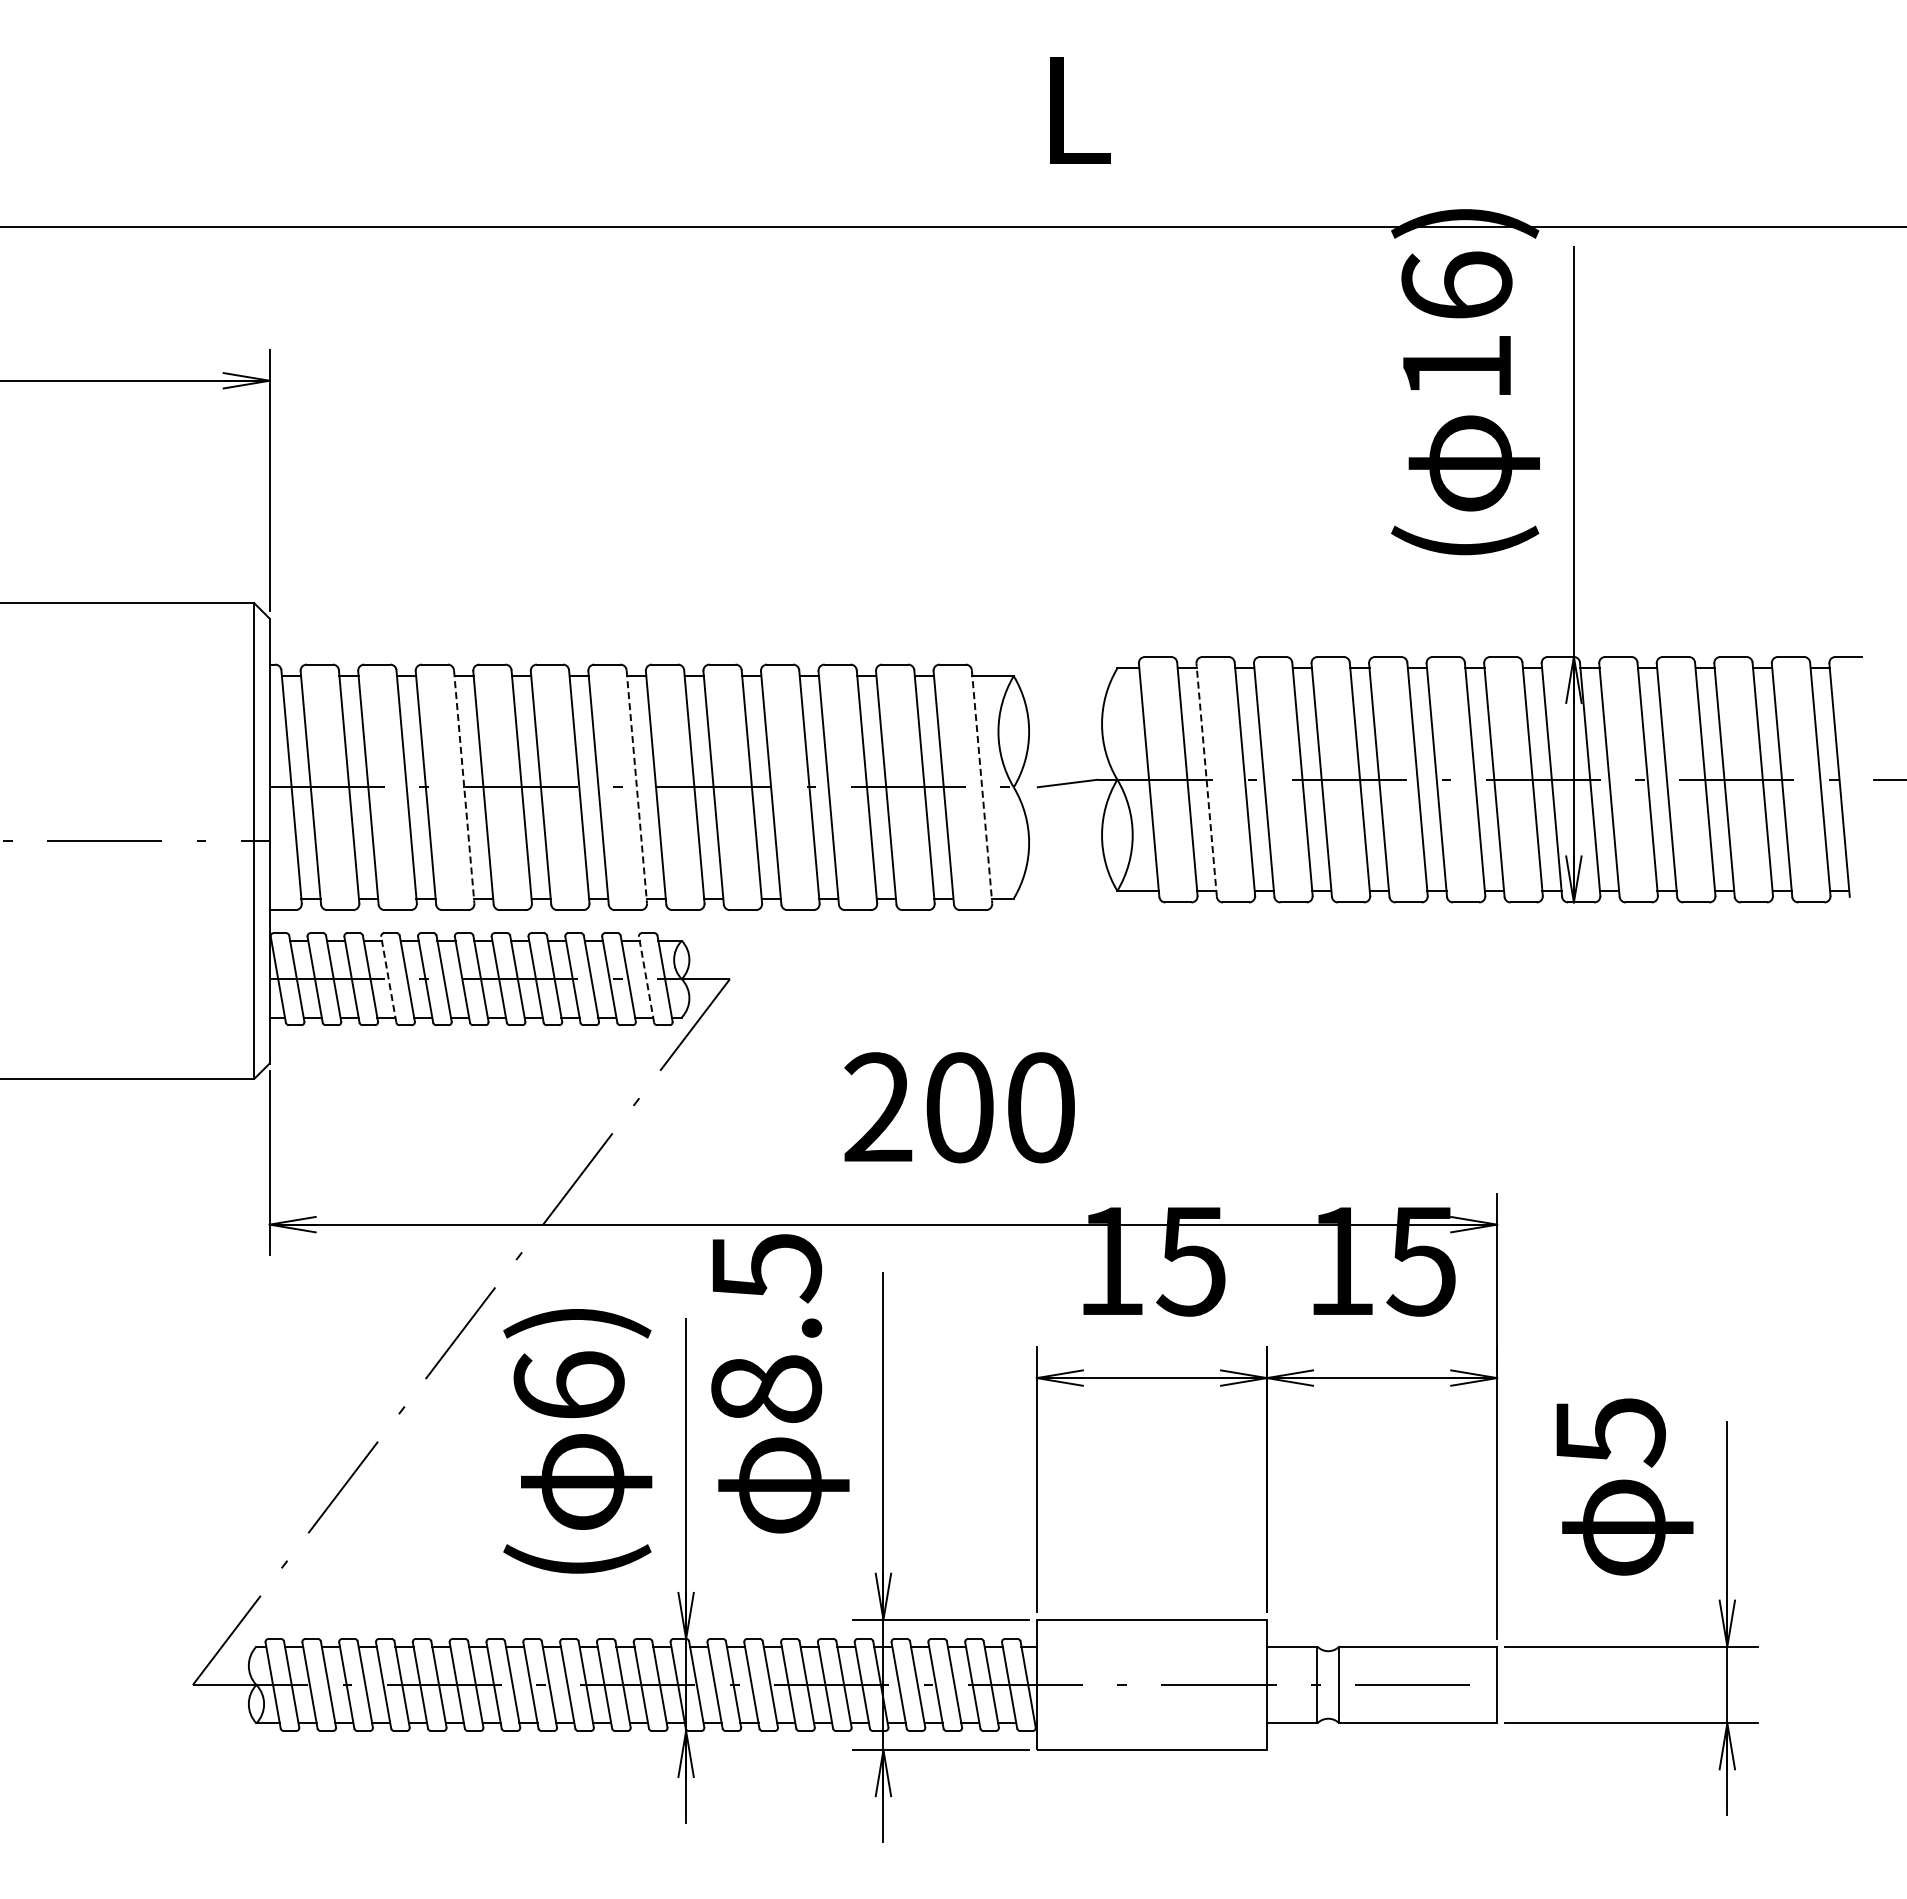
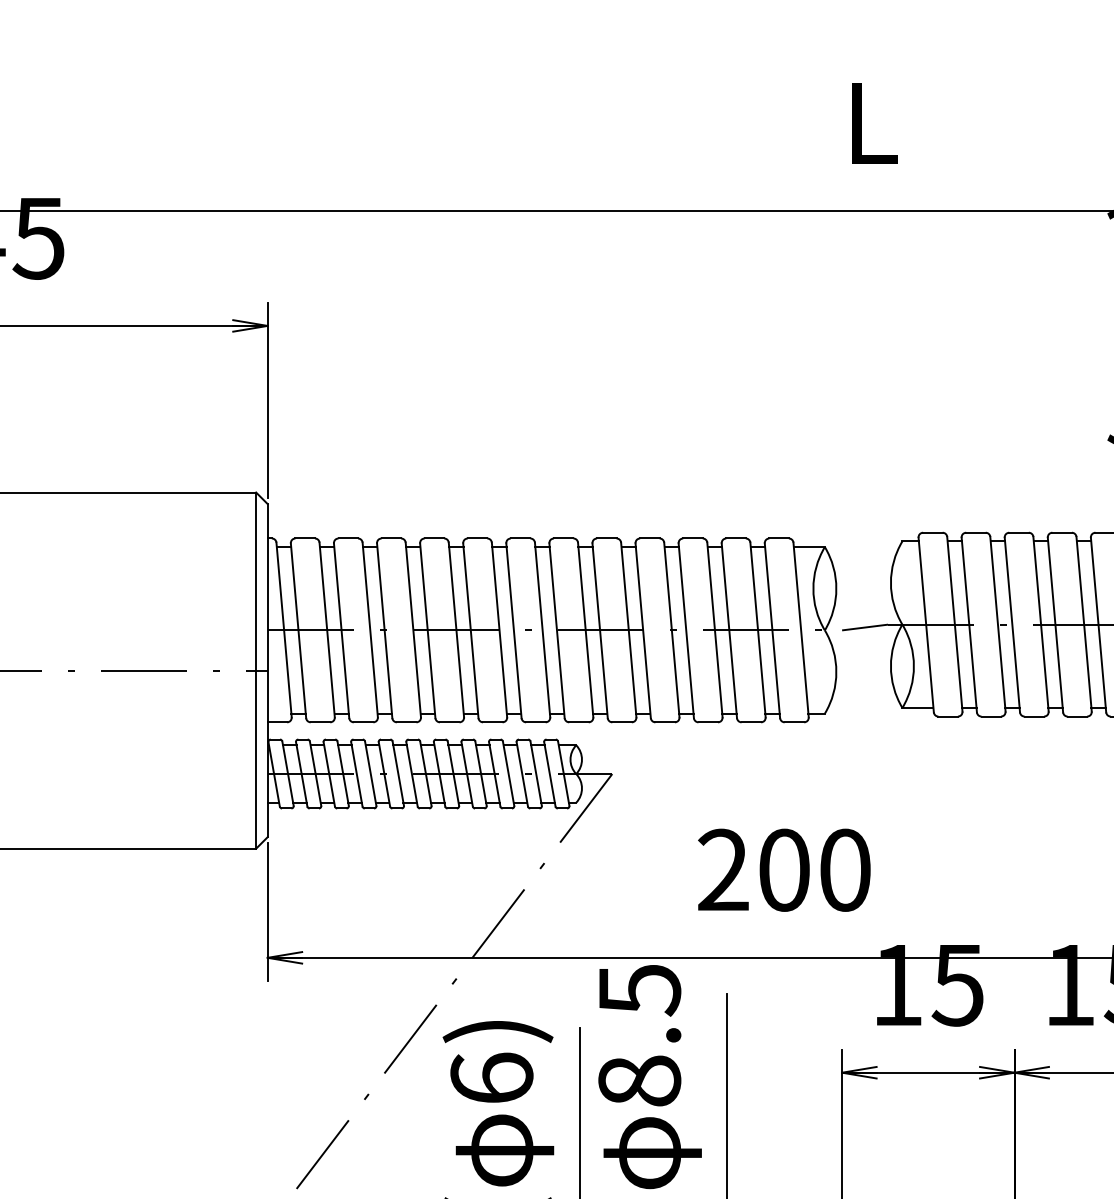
line: (1206, 779) -> (969, 624), dashed -> solid
line: (464, 787) -> (413, 630), dashed -> solid
line: (636, 787) -> (542, 630), dashed -> solid
line: (982, 787) -> (801, 630), dashed -> solid
line: (388, 979) -> (356, 774), dashed -> solid
line: (646, 979) -> (549, 774), dashed -> solid

